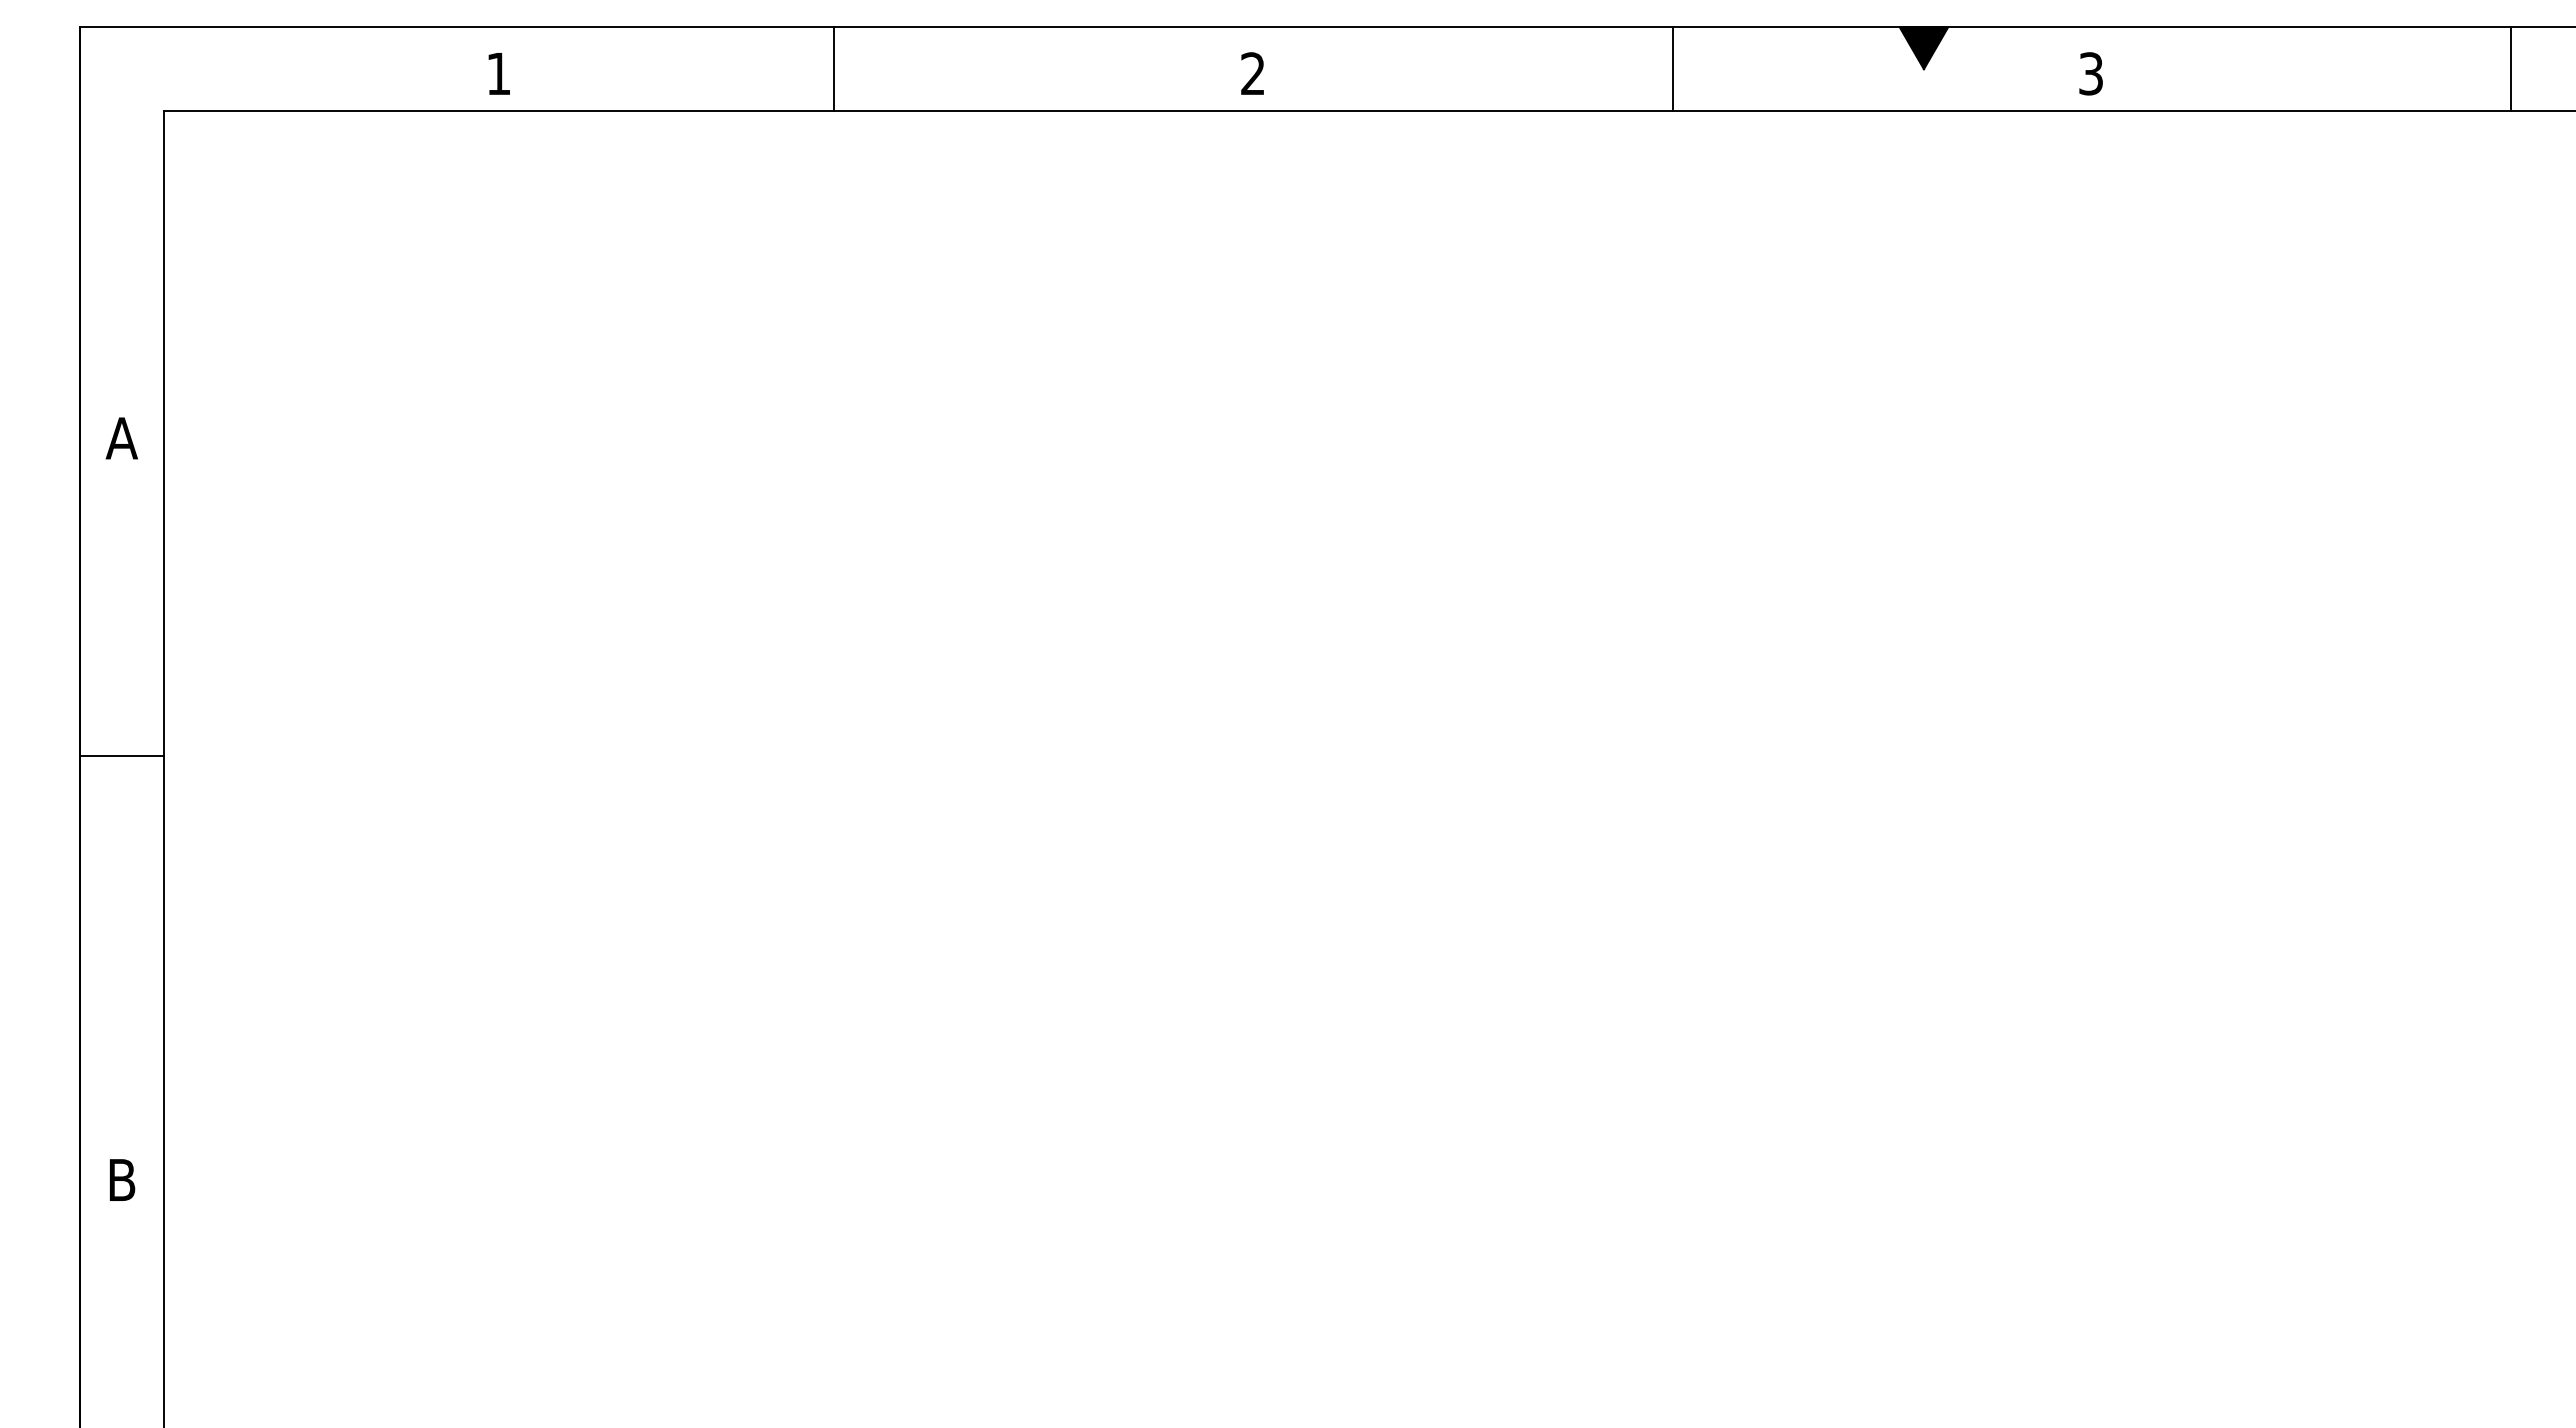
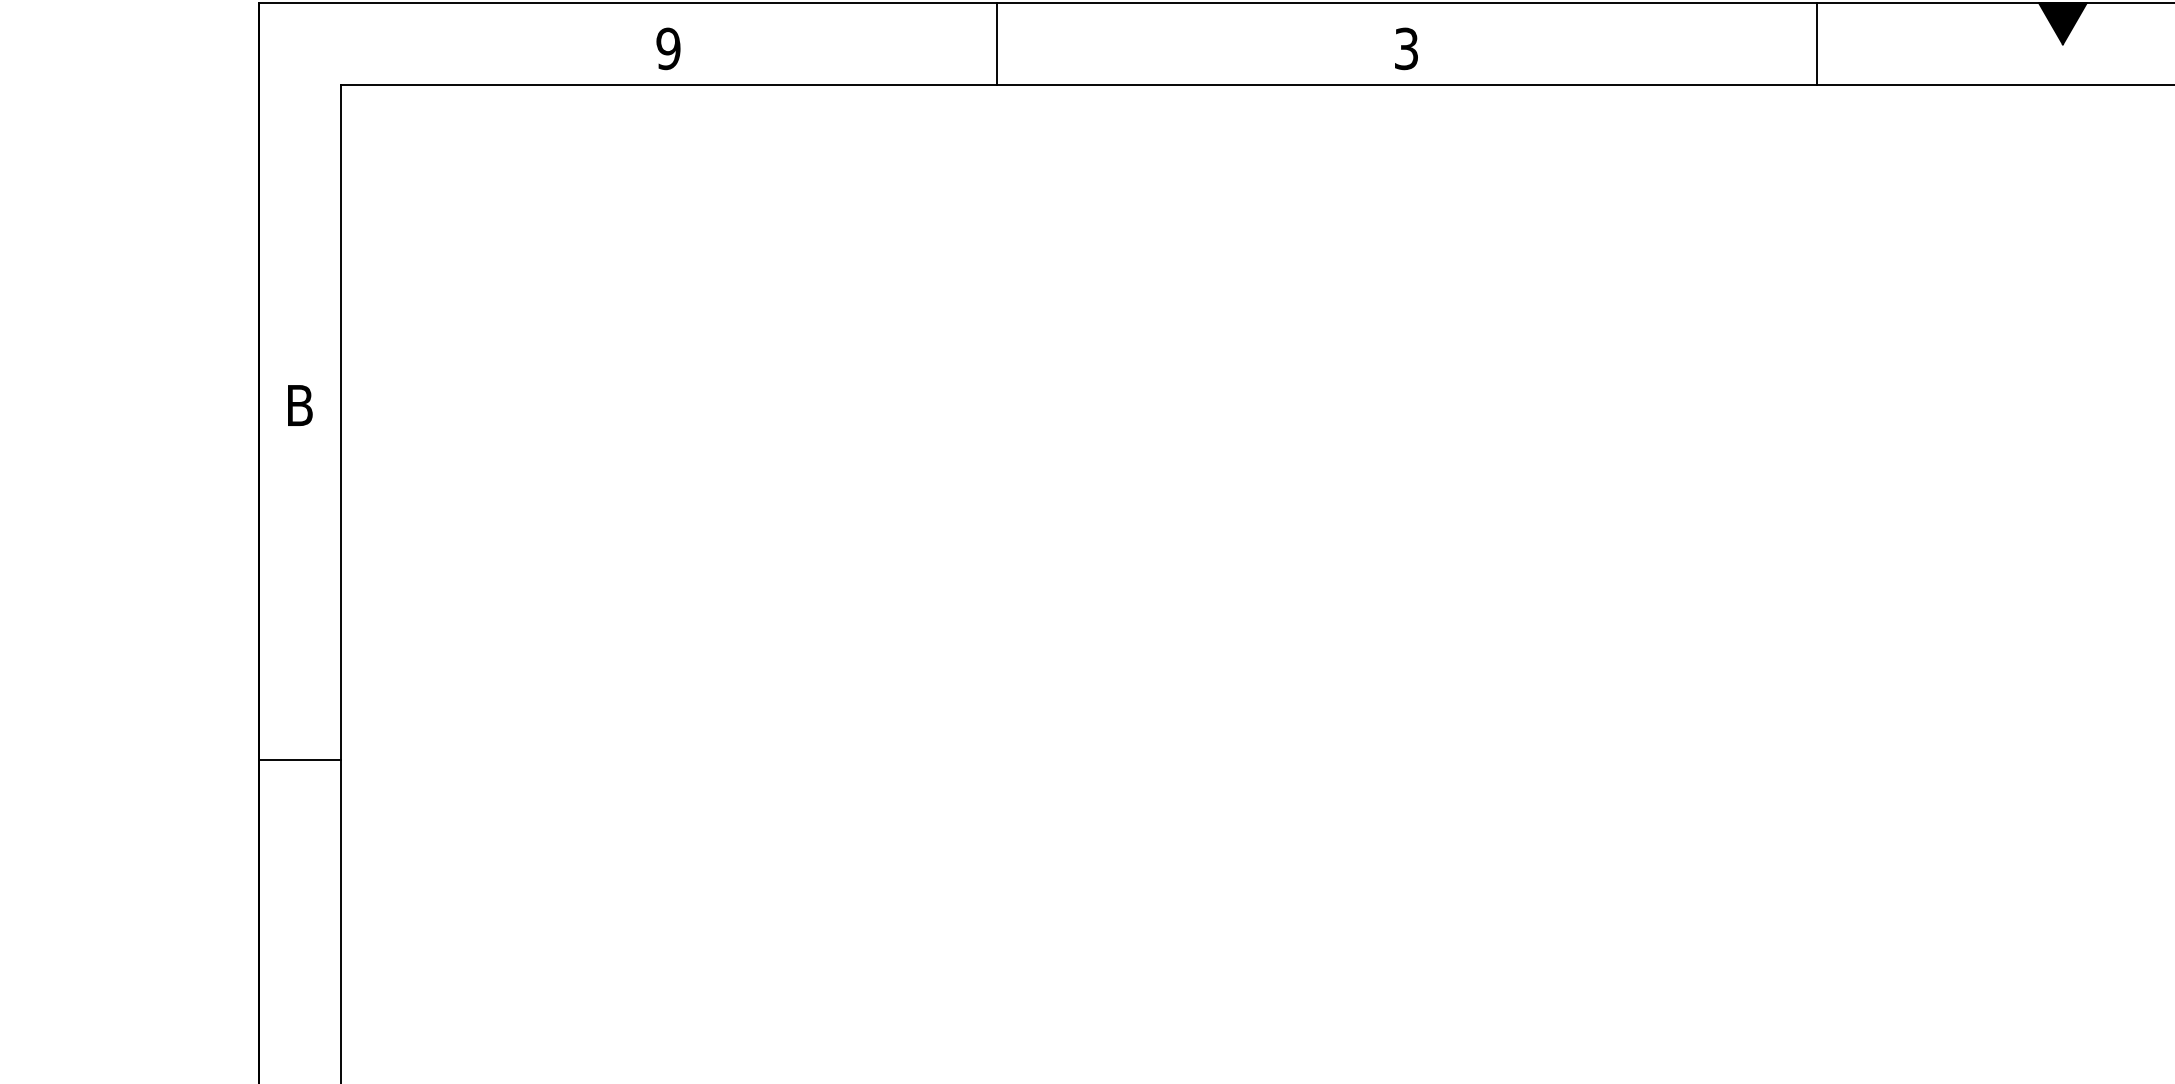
text: (498, 73) -> (668, 48), 1 -> 9
text: (1252, 73) -> (1405, 48), 2 -> 3
text: (121, 438) -> (299, 405), A -> B
line: (122, 756) -> (300, 759), moved

